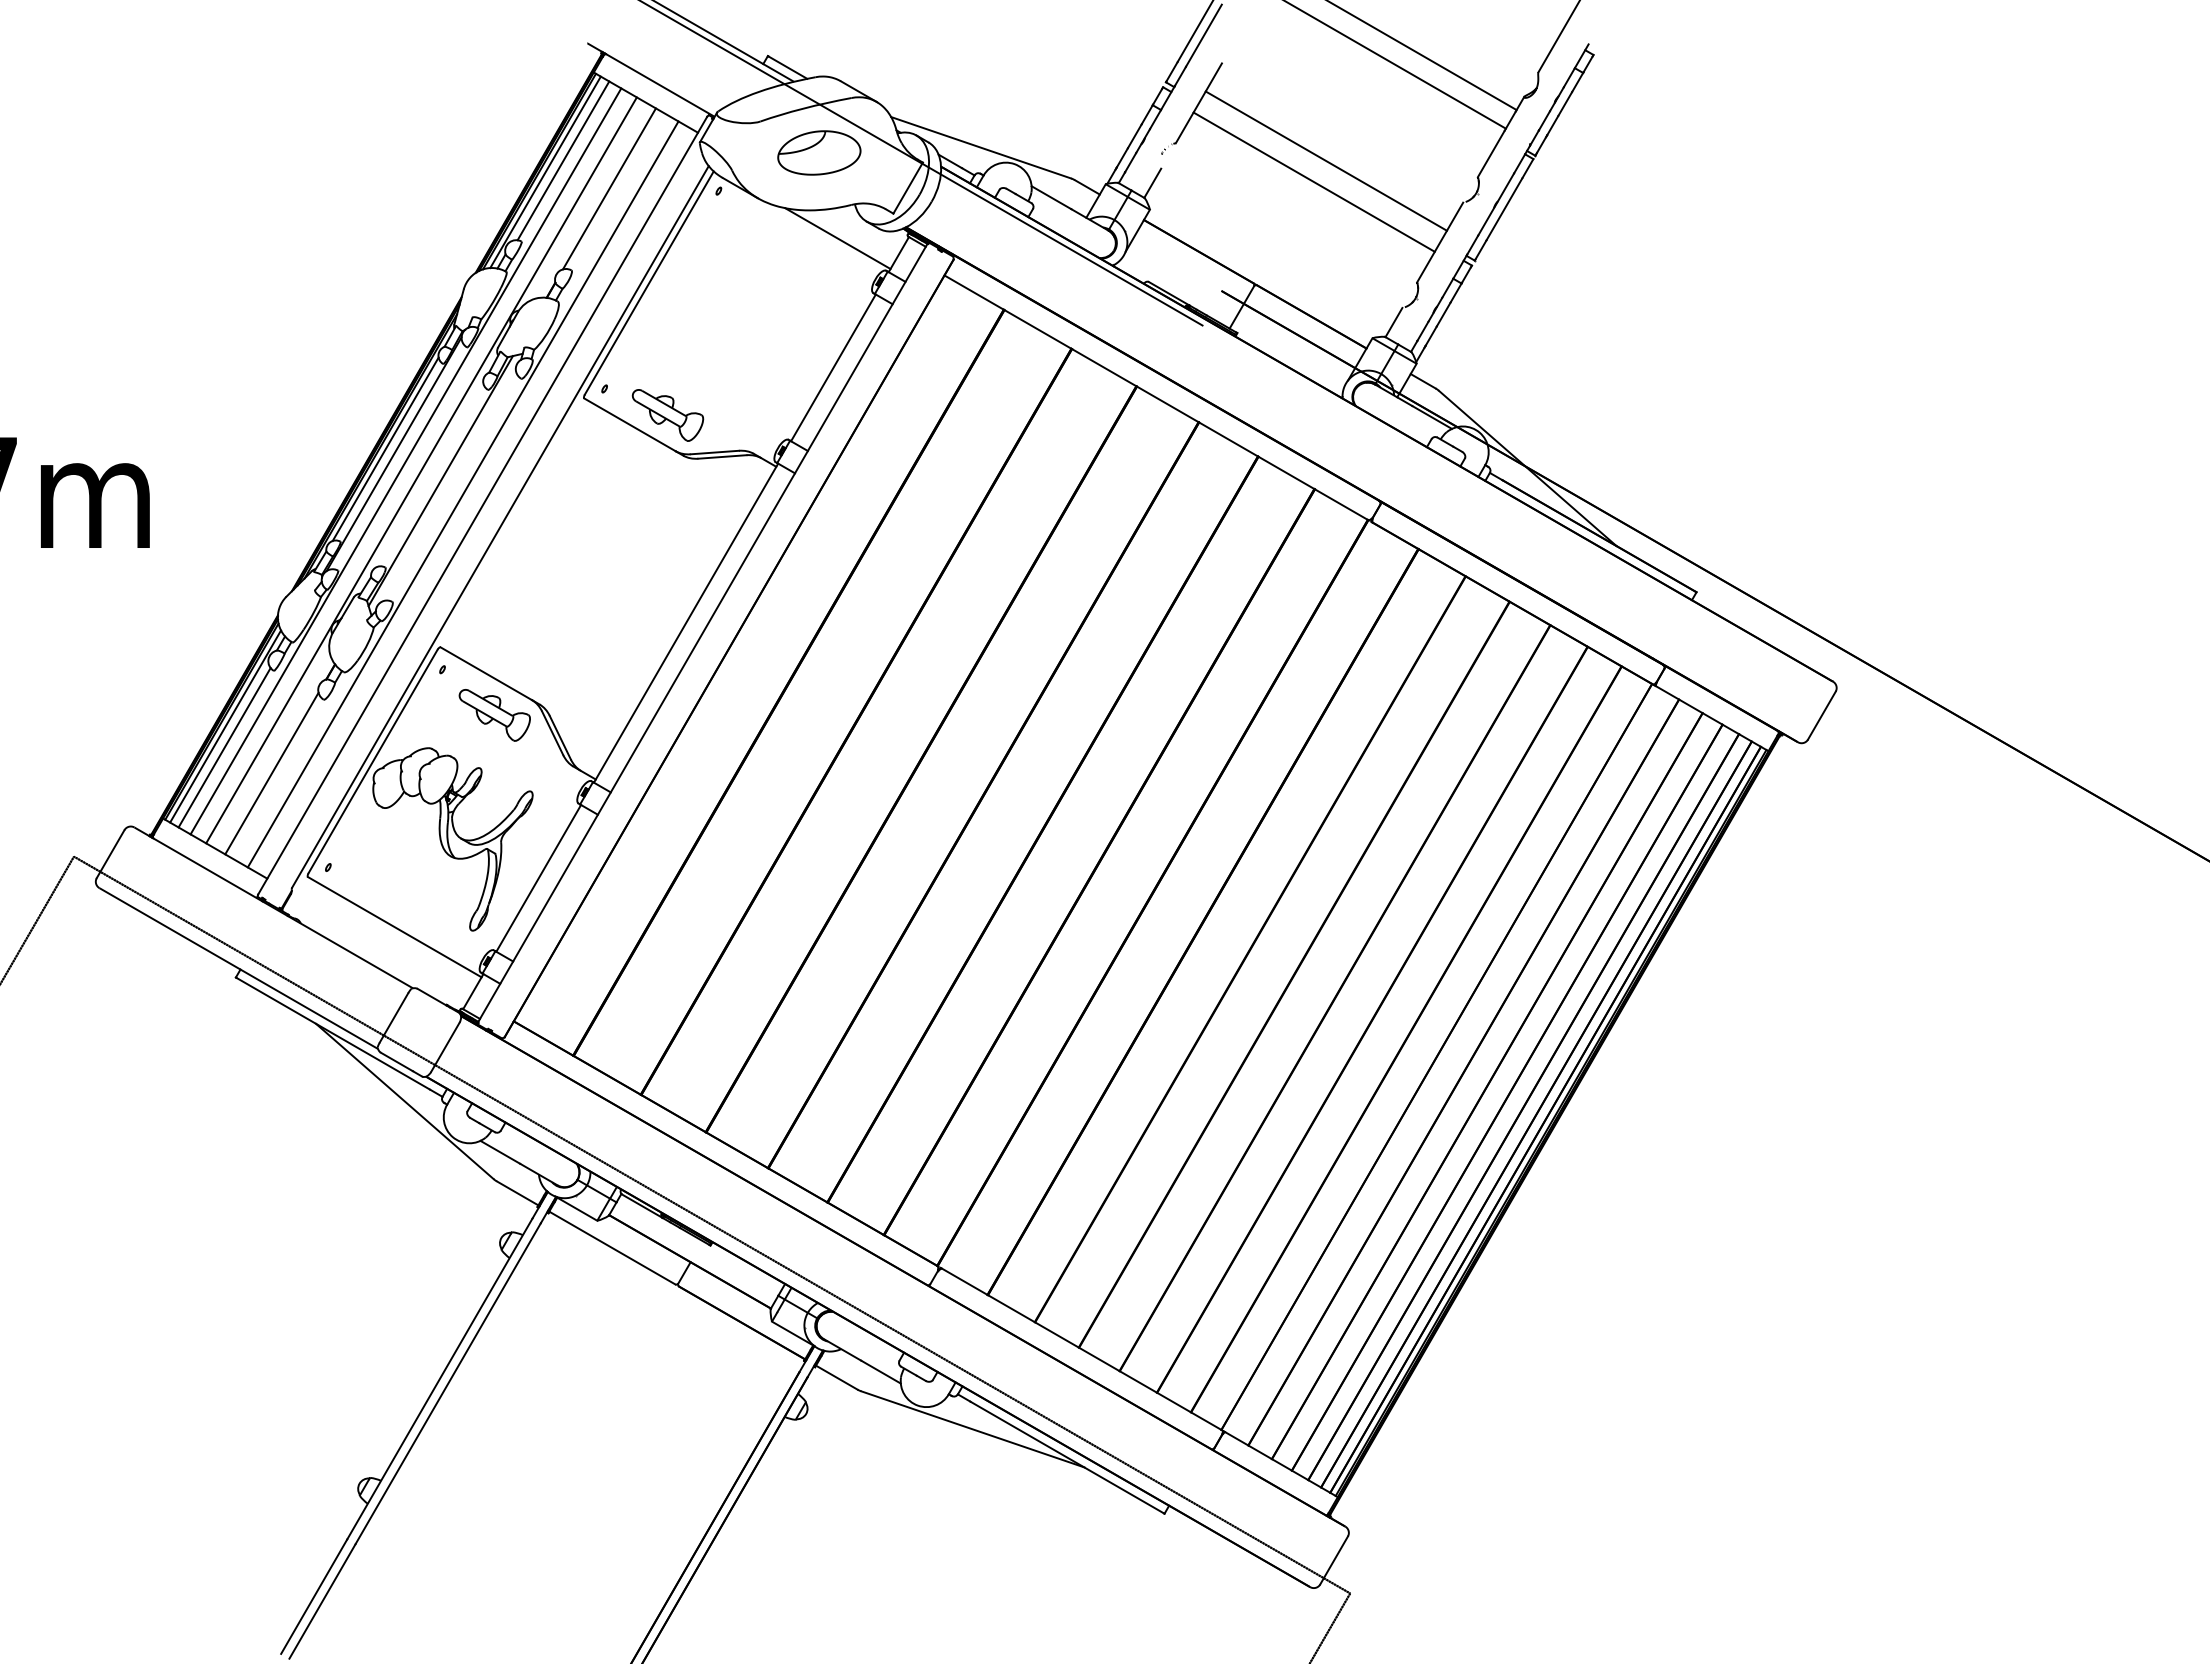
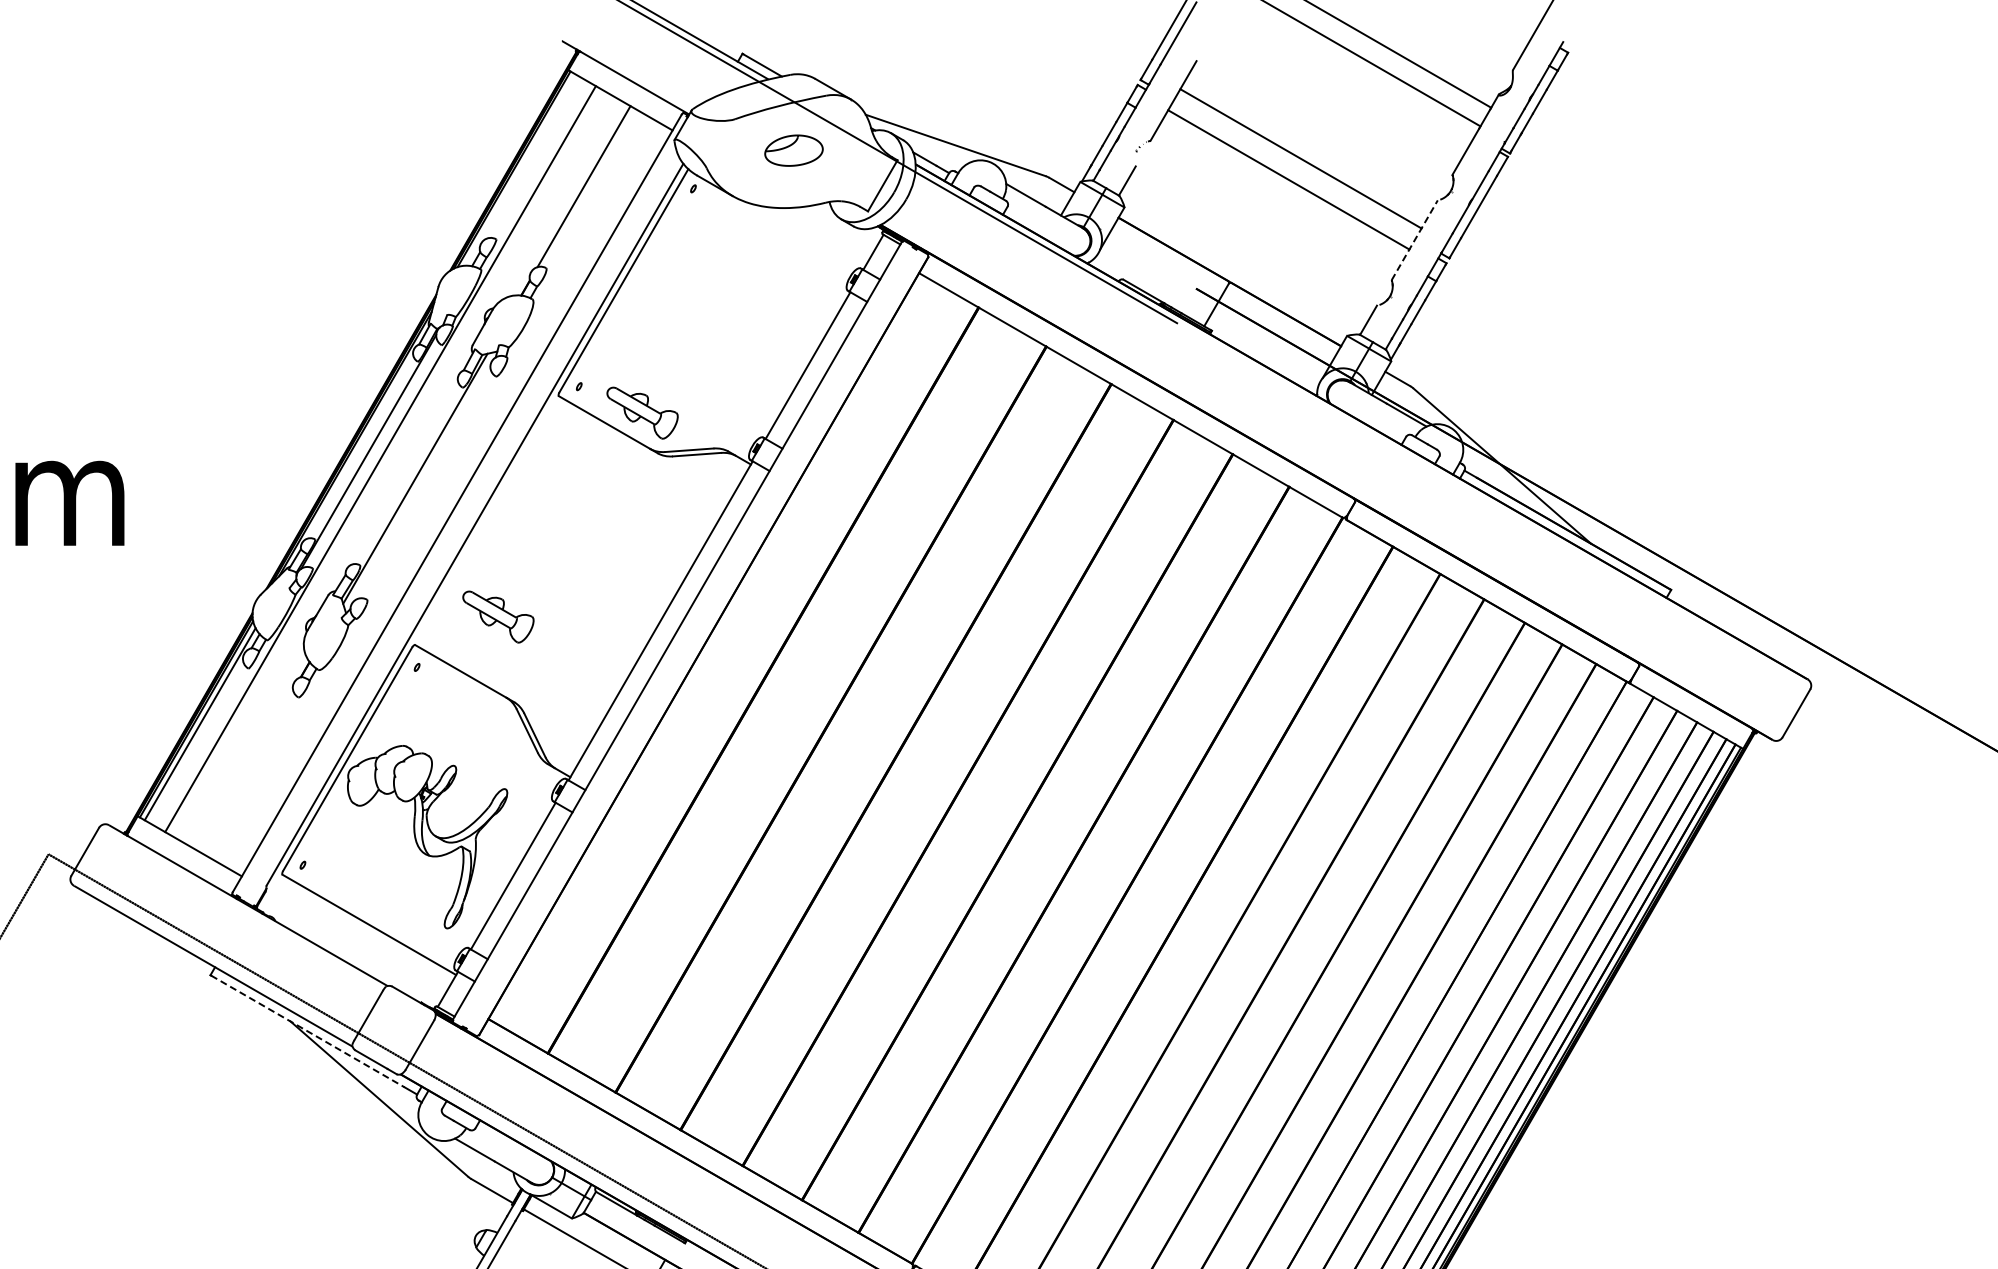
part: (819, 152) -> (794, 150), size x0.7
line: (563, 160) -> (538, 158), removed
line: (545, 172) -> (520, 170), removed
line: (837, 238) -> (812, 236), removed
line: (1440, 242) -> (1415, 240), solid -> dashed
line: (385, 449) -> (360, 447), removed
line: (421, 470) -> (396, 468), removed
line: (462, 494) -> (437, 492), removed
part: (494, 715) -> (498, 617), moved
line: (224, 747) -> (199, 745), removed
line: (271, 773) -> (246, 771), removed
line: (333, 1033) -> (308, 1031), solid -> dashed

